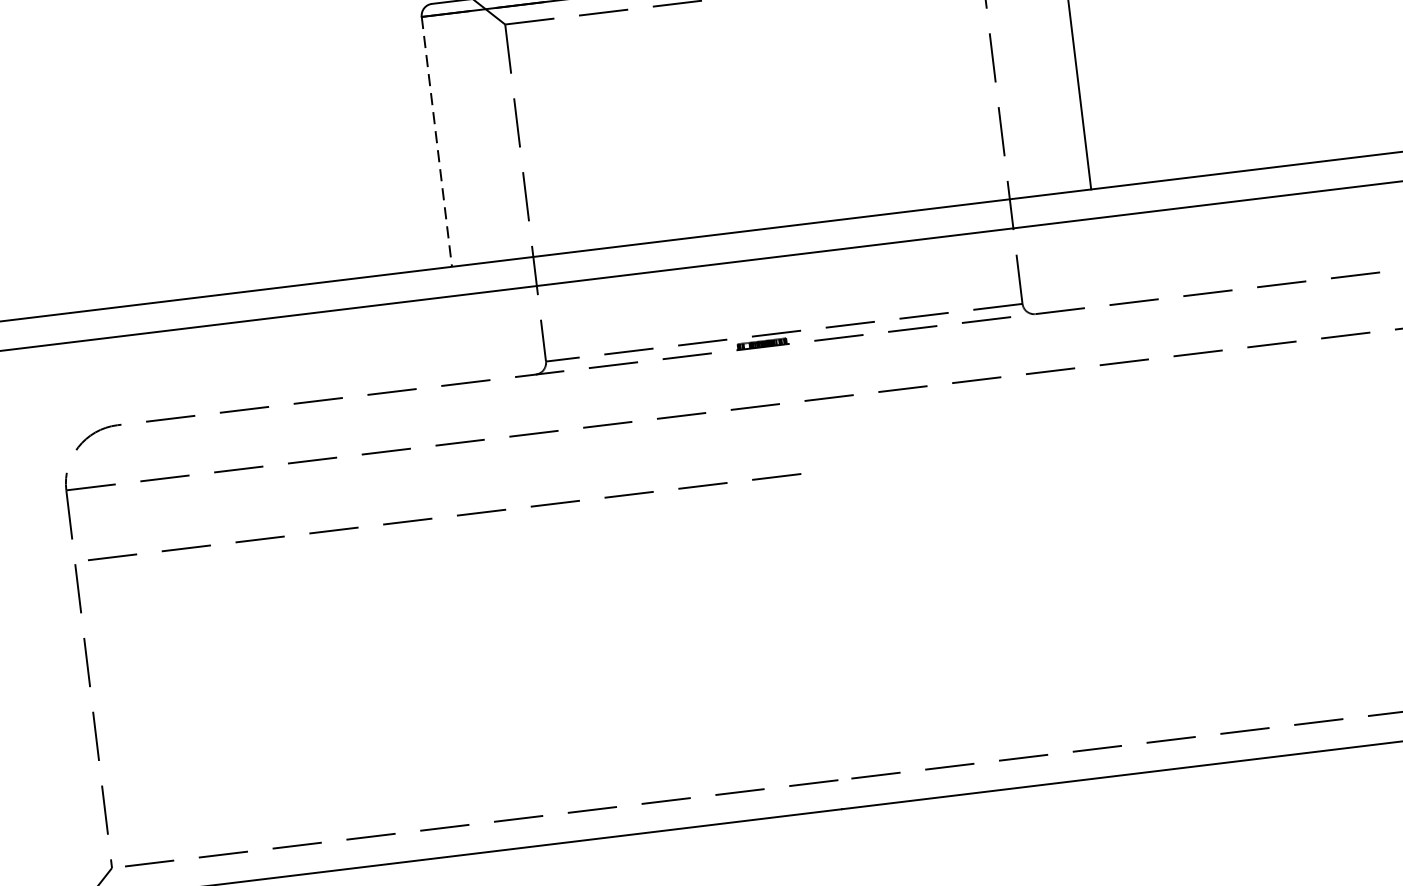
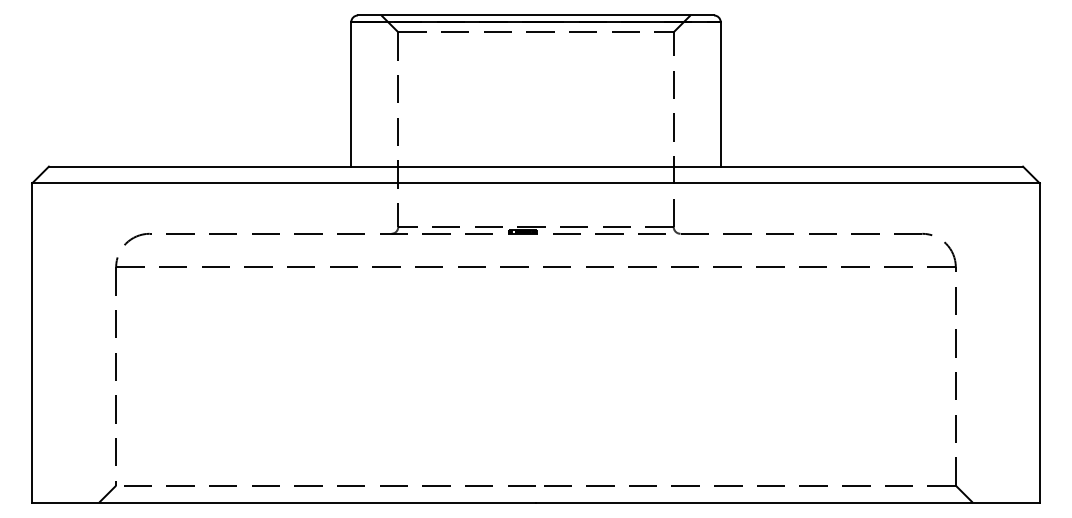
line: (437, 141) -> (351, 94), dashed -> solid
line: (431, 518) -> (322, 308), removed

